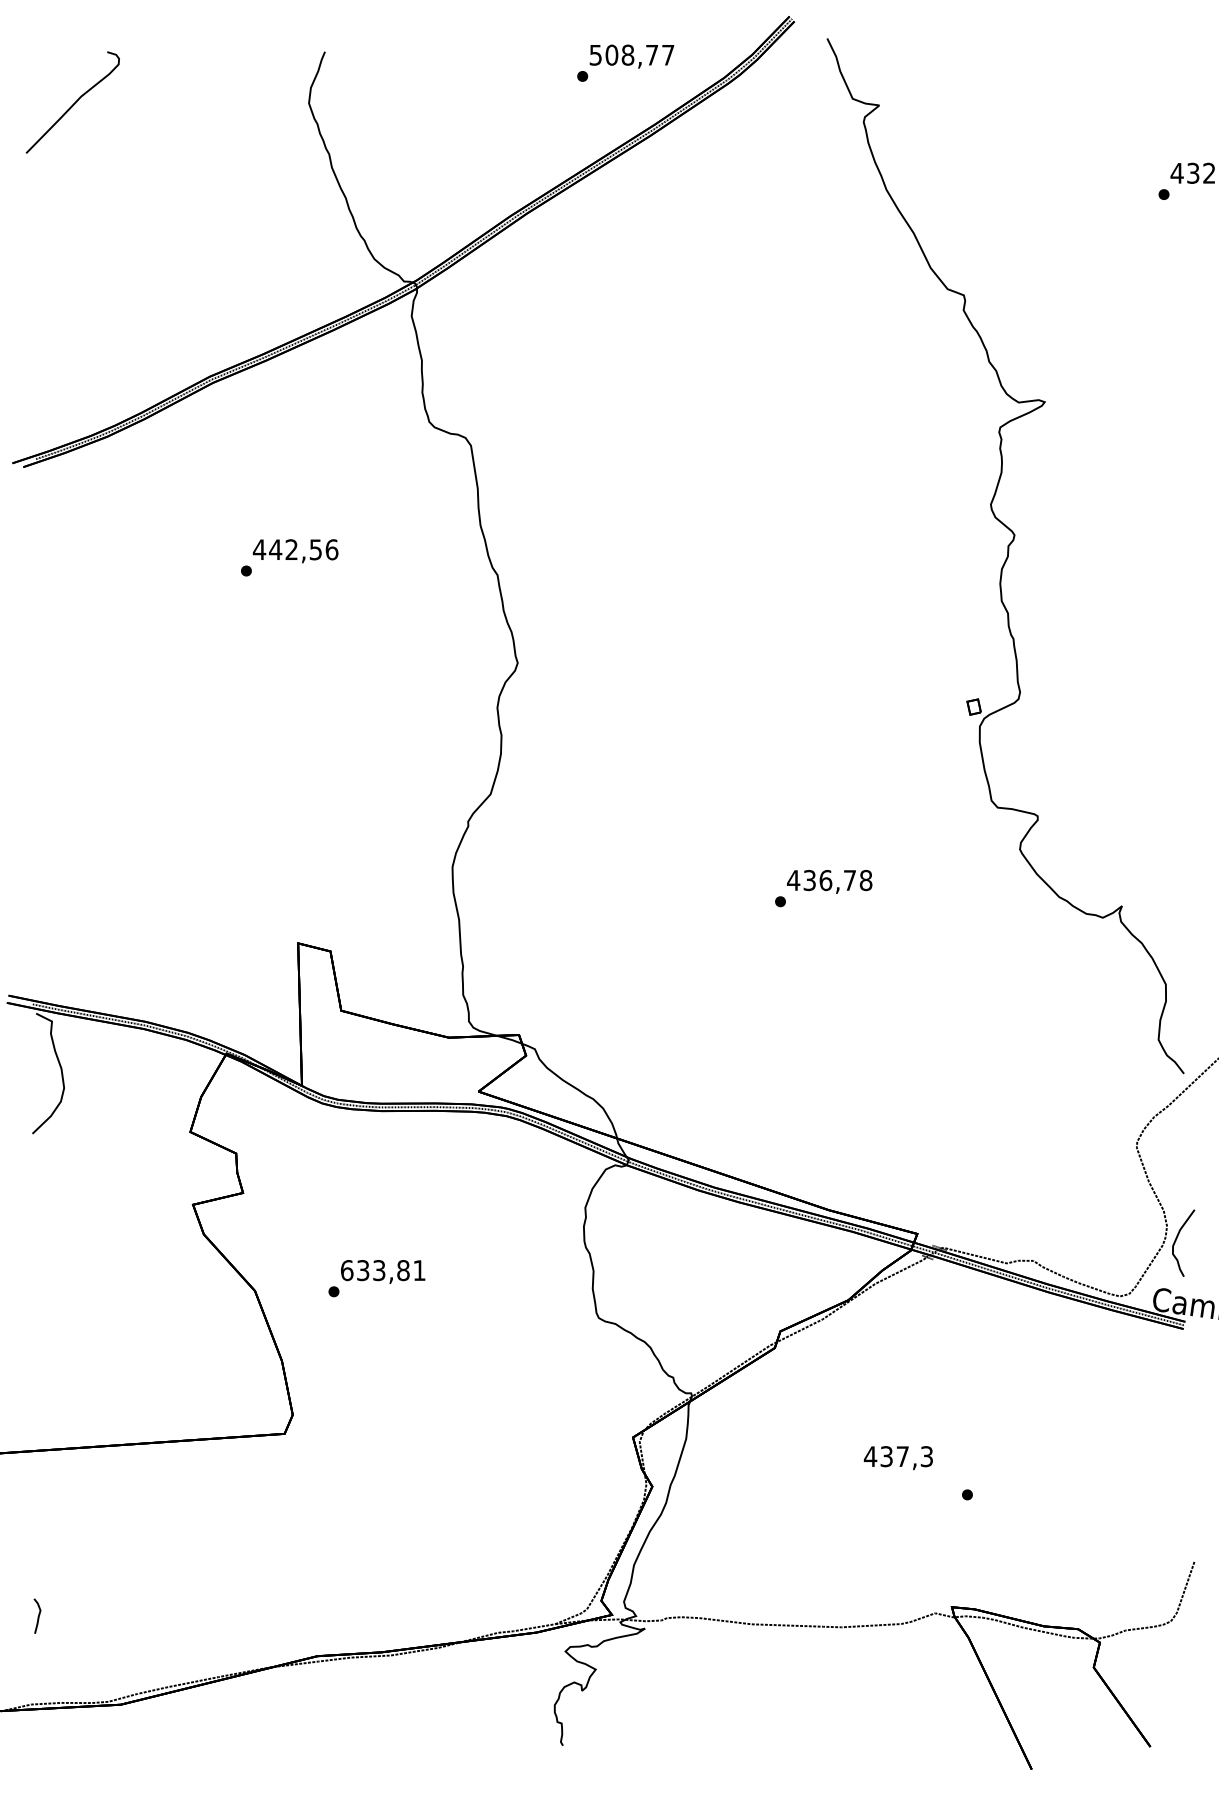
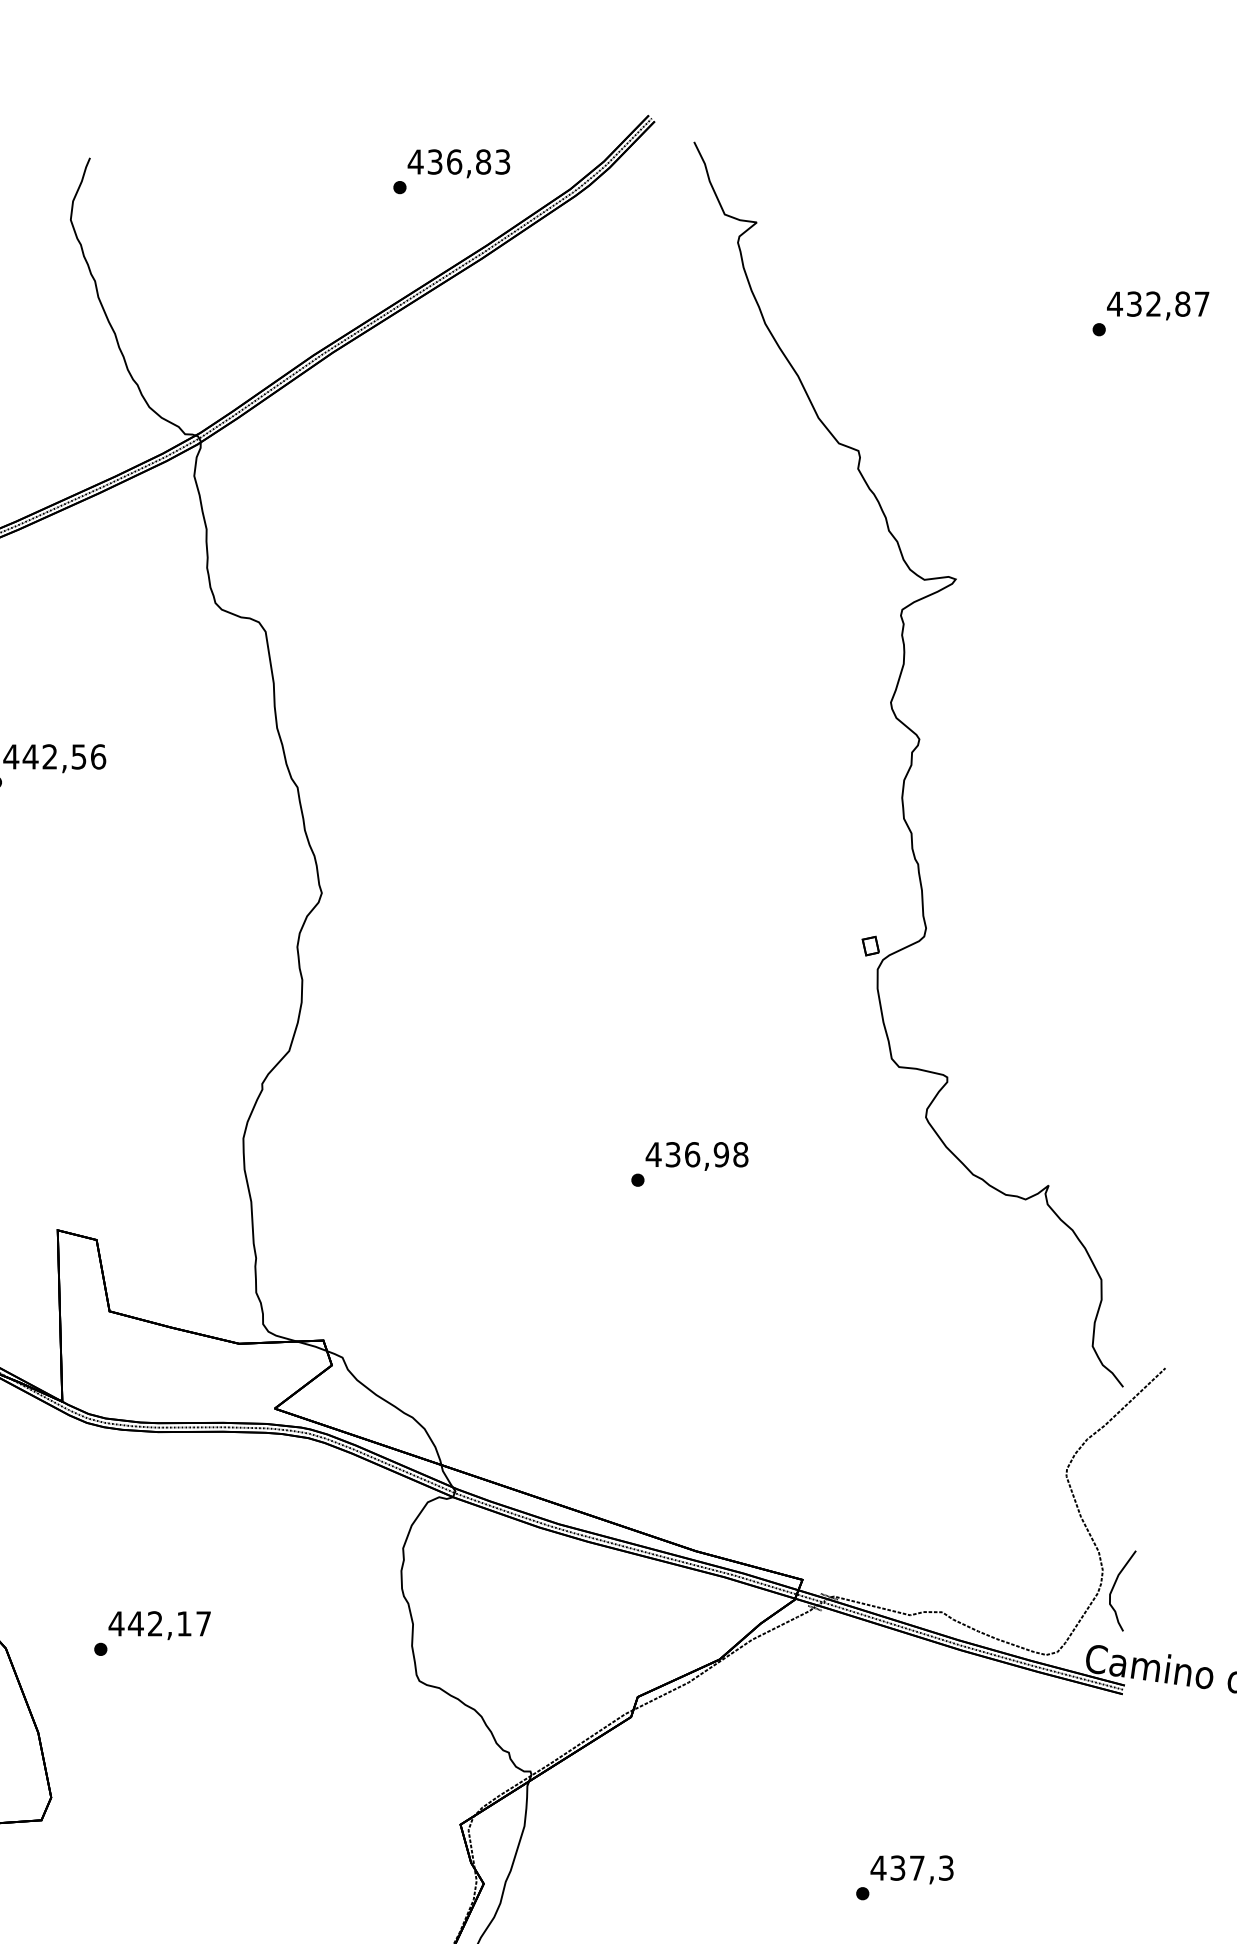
text: (631, 54) -> (458, 161), 508,77 -> 436,83
text: (849, 880) -> (720, 1154), 436,78 -> 436,98
text: (382, 1270) -> (159, 1623), 633,81 -> 442,17
text: (897, 1458) -> (910, 1870), moved

